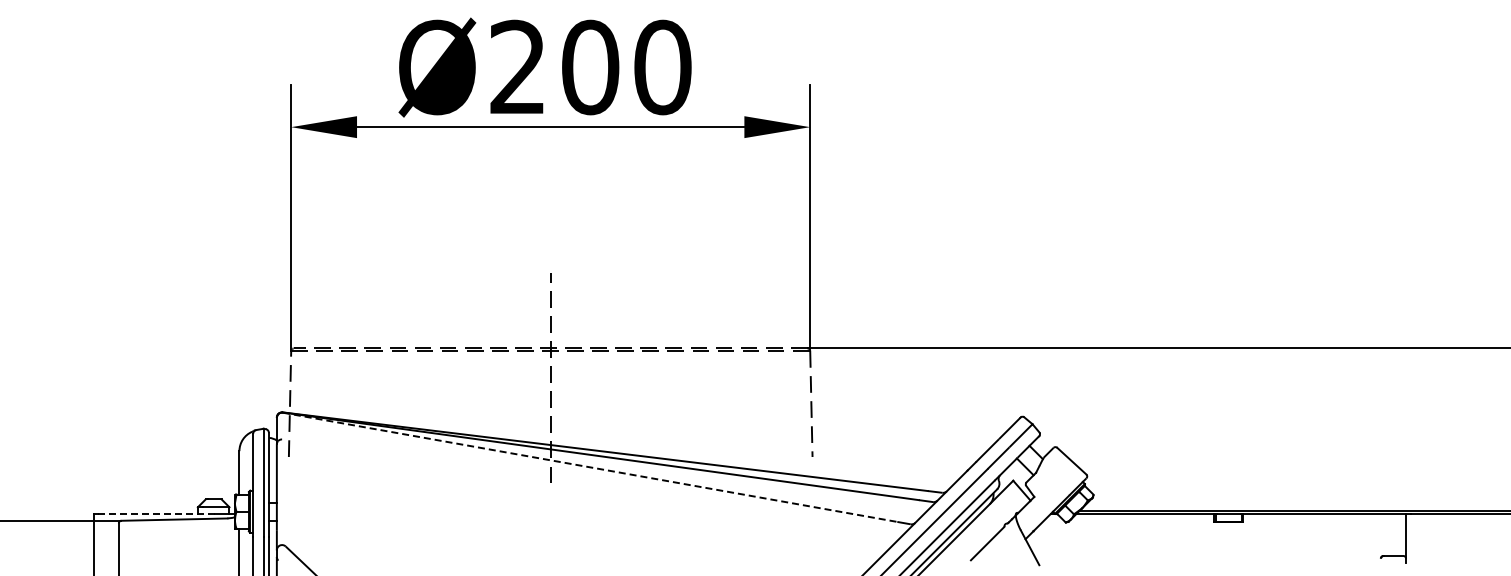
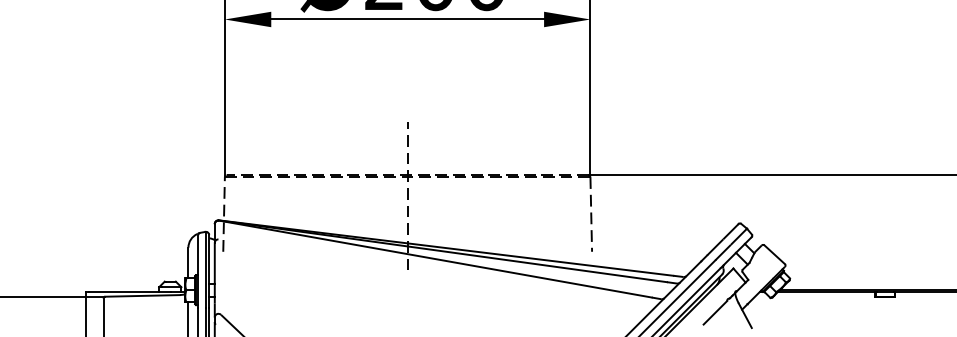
line: (590, 467) -> (435, 259), dashed -> solid
line: (156, 513) -> (130, 291), dashed -> solid

